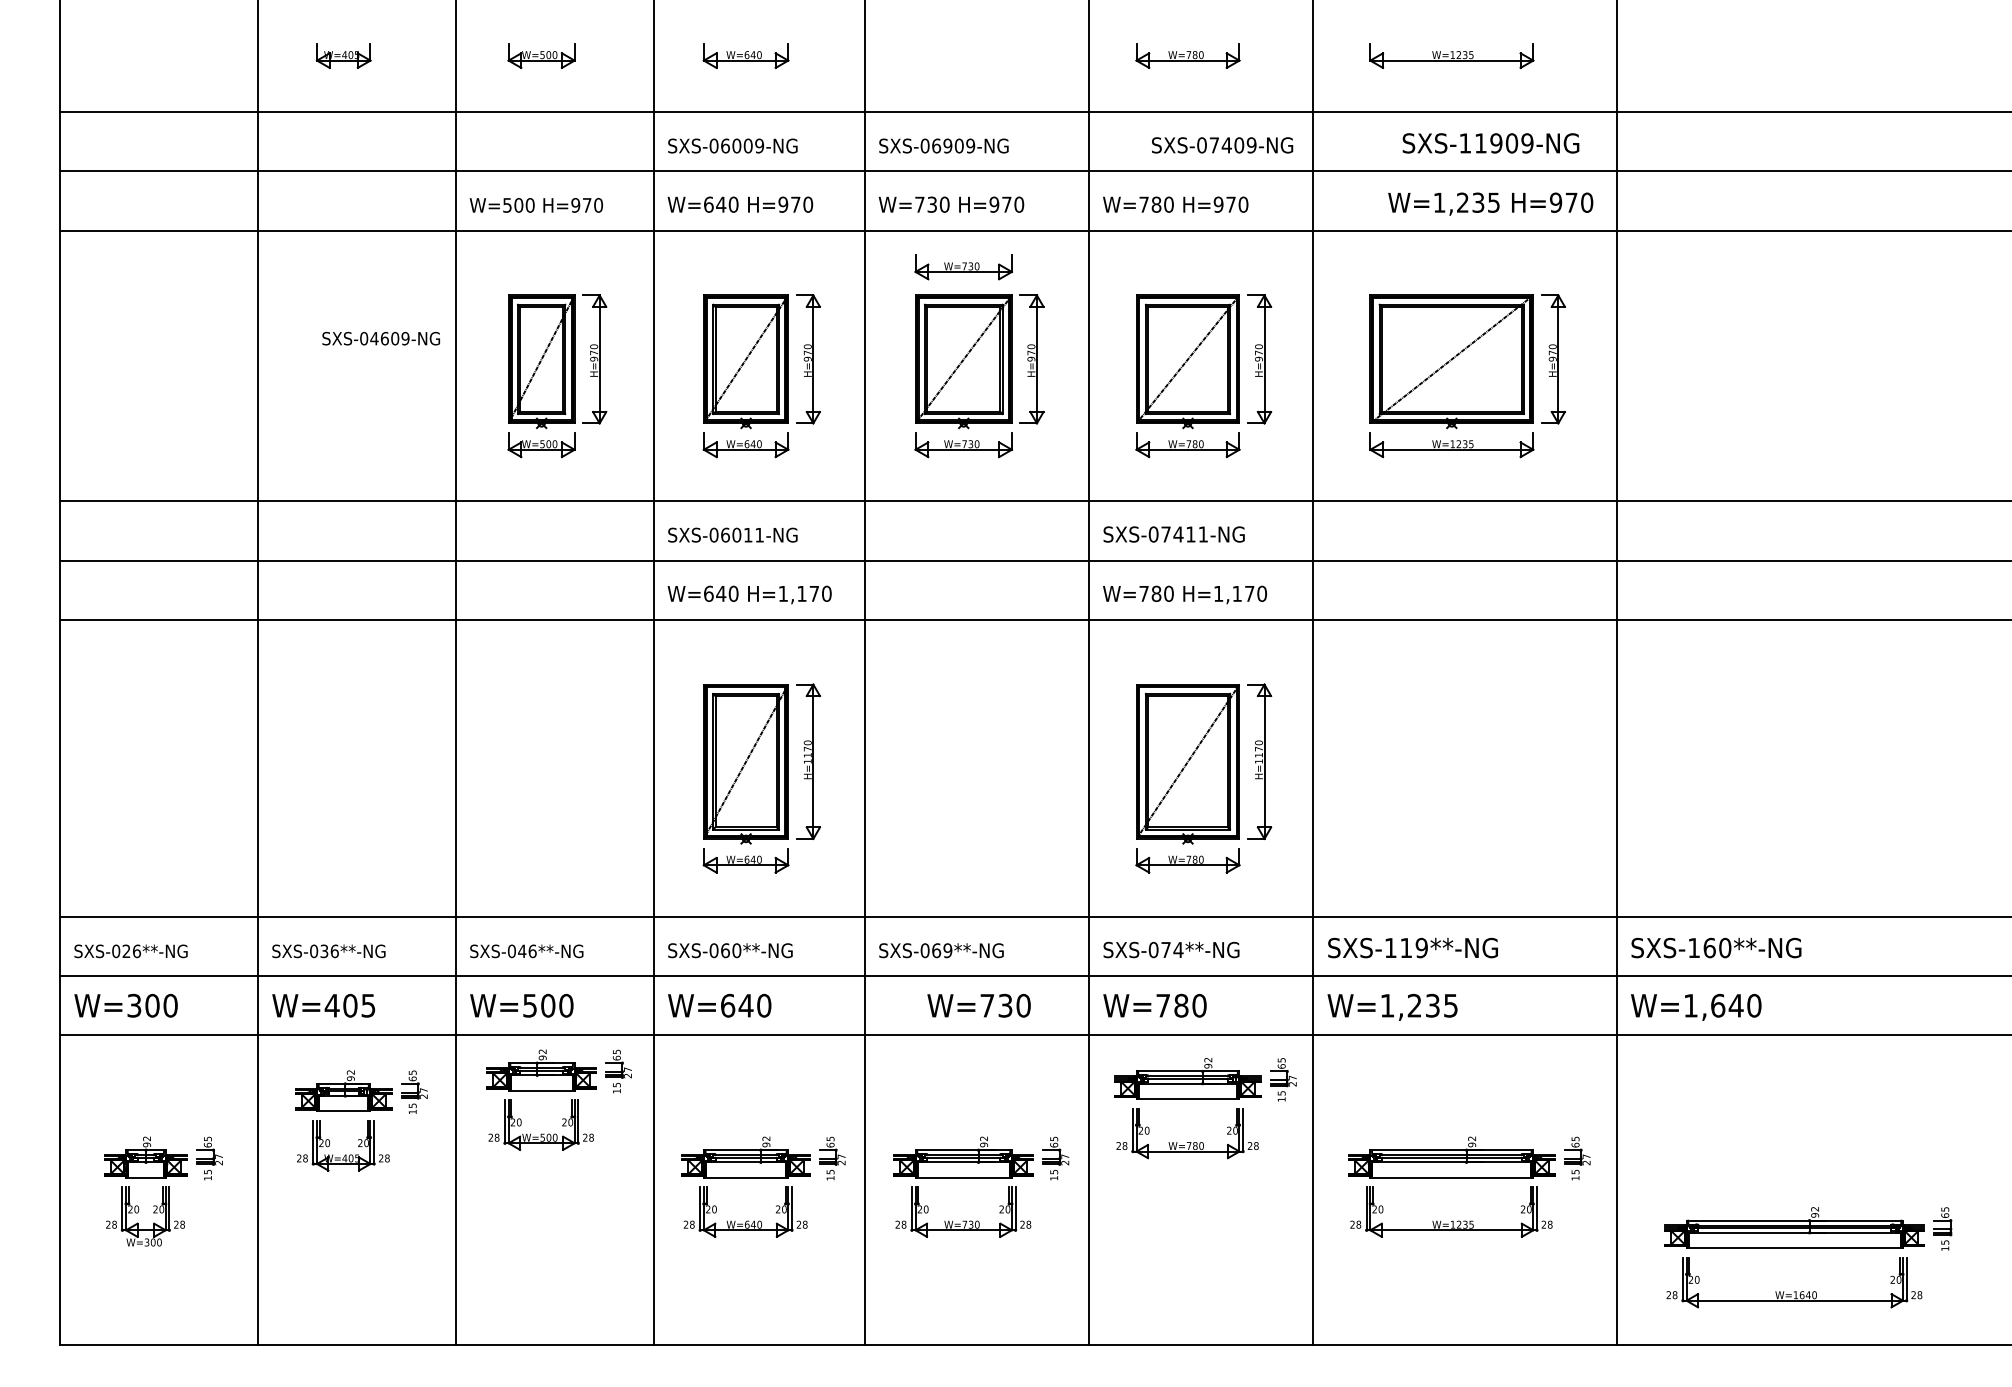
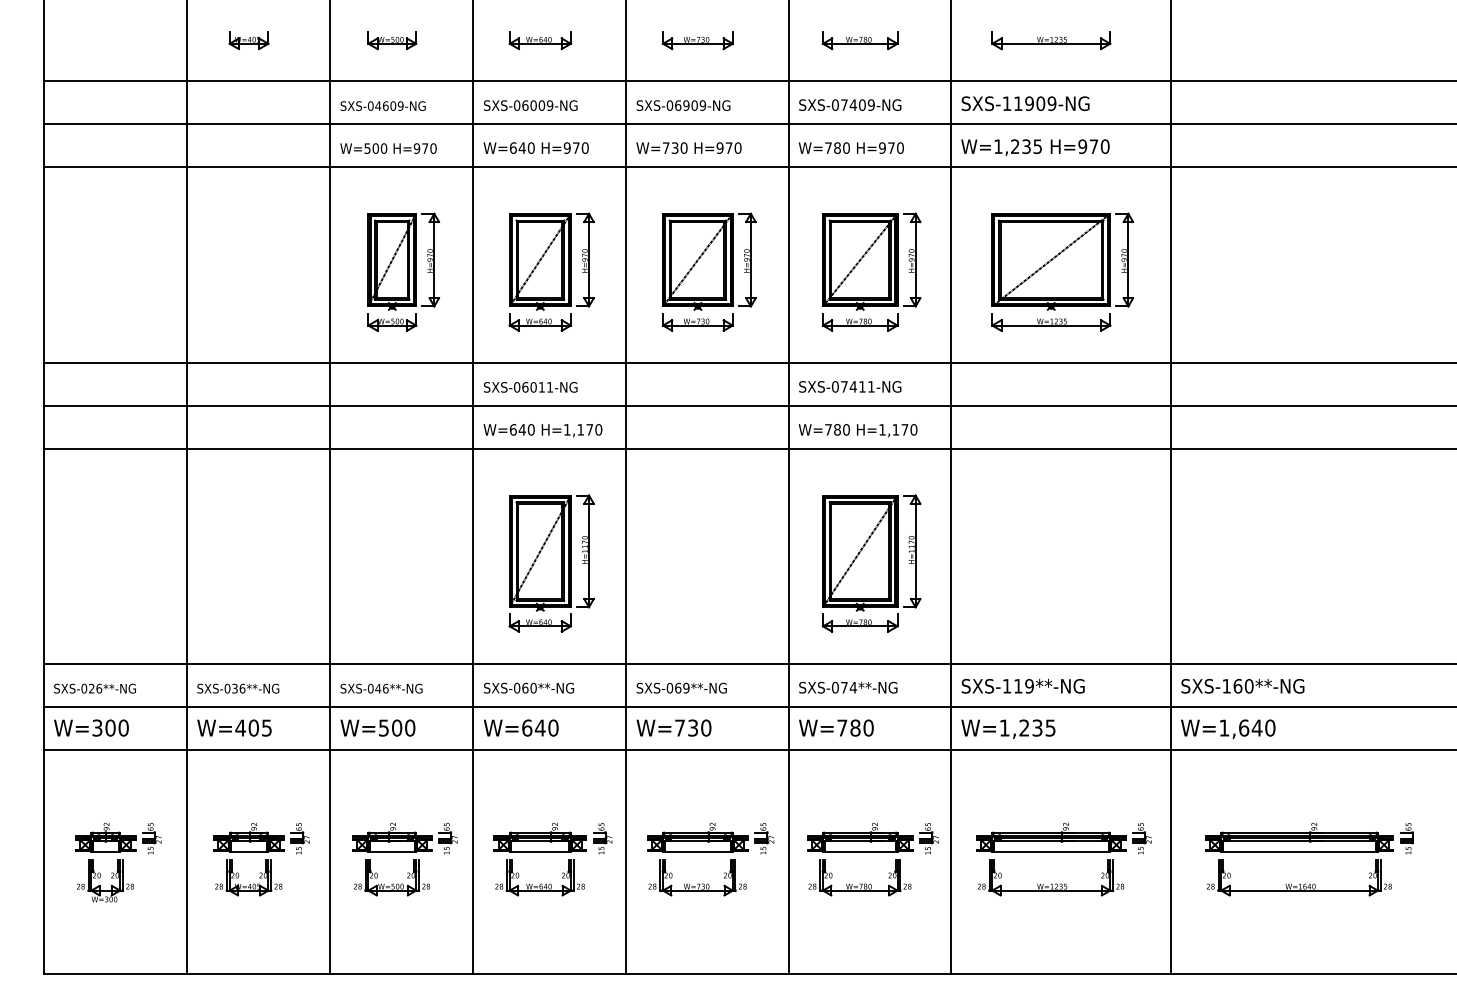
text: (1490, 143) -> (1025, 103), moved
text: (1222, 144) -> (850, 104), moved
text: (1490, 203) -> (1035, 147), moved
part: (963, 267) -> (697, 40), moved
text: (380, 337) -> (382, 105), moved
text: (978, 1004) -> (673, 727), moved
part: (558, 1090) -> (404, 852), moved
part: (1204, 1098) -> (872, 852), moved
part: (360, 1120) -> (261, 859), moved
part: (1808, 1248) -> (1309, 852), moved

